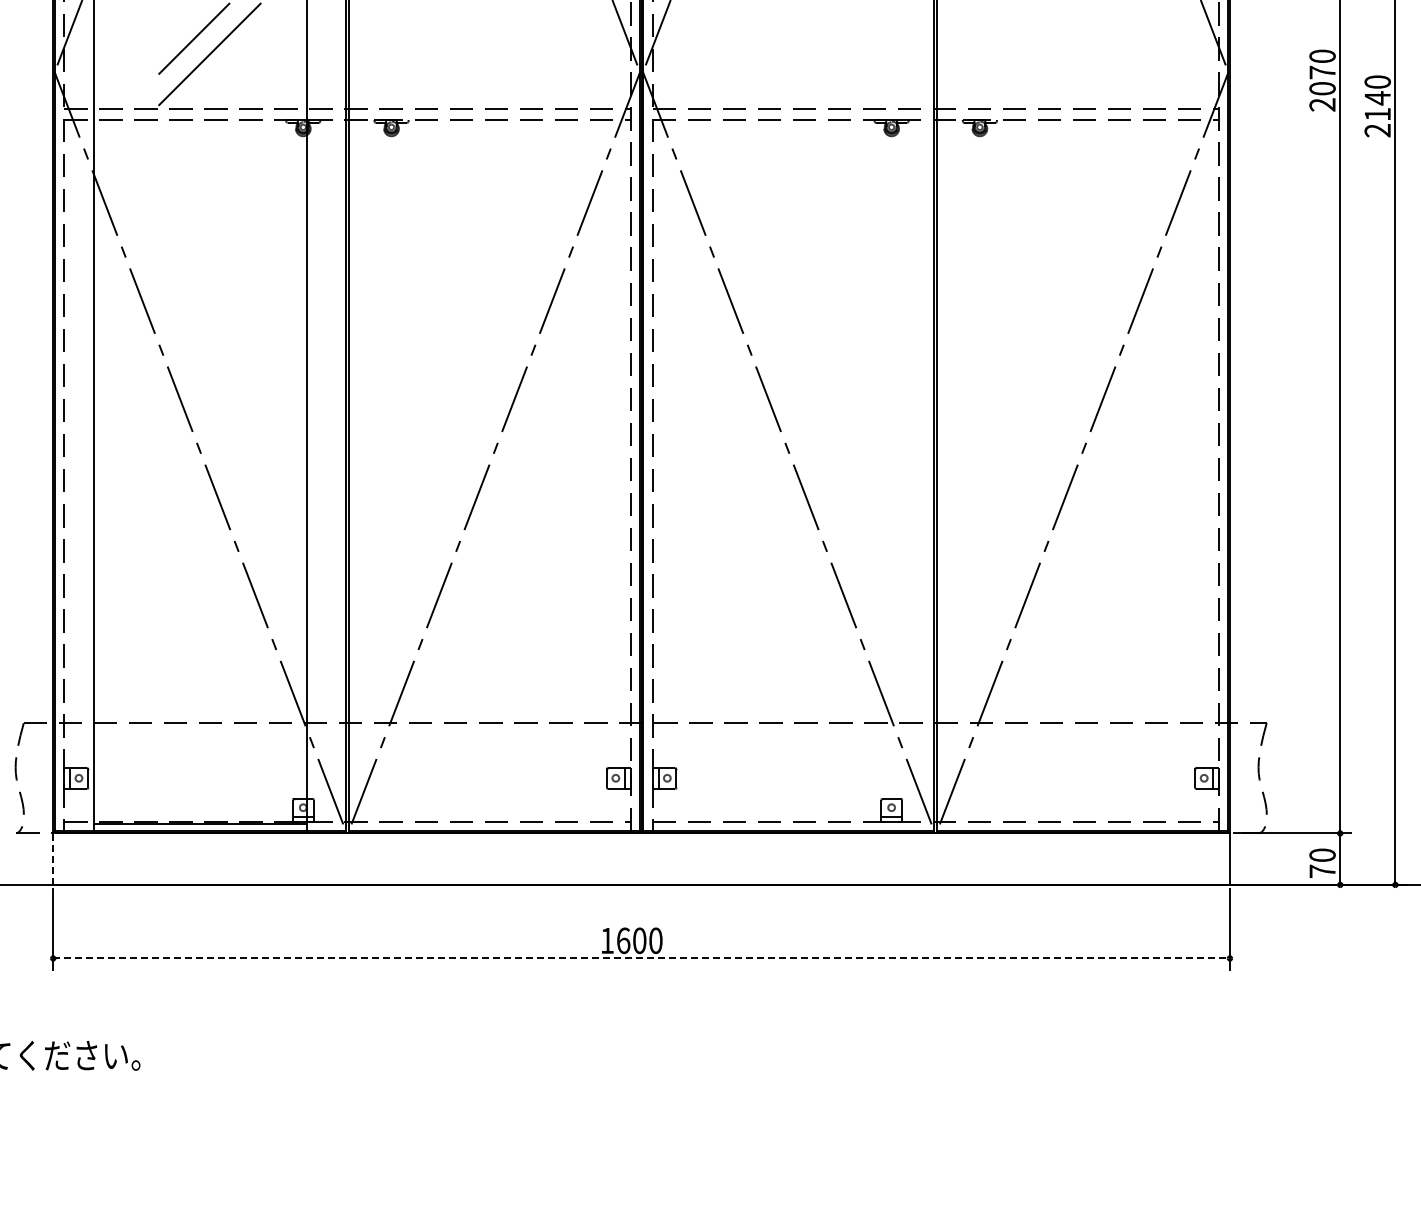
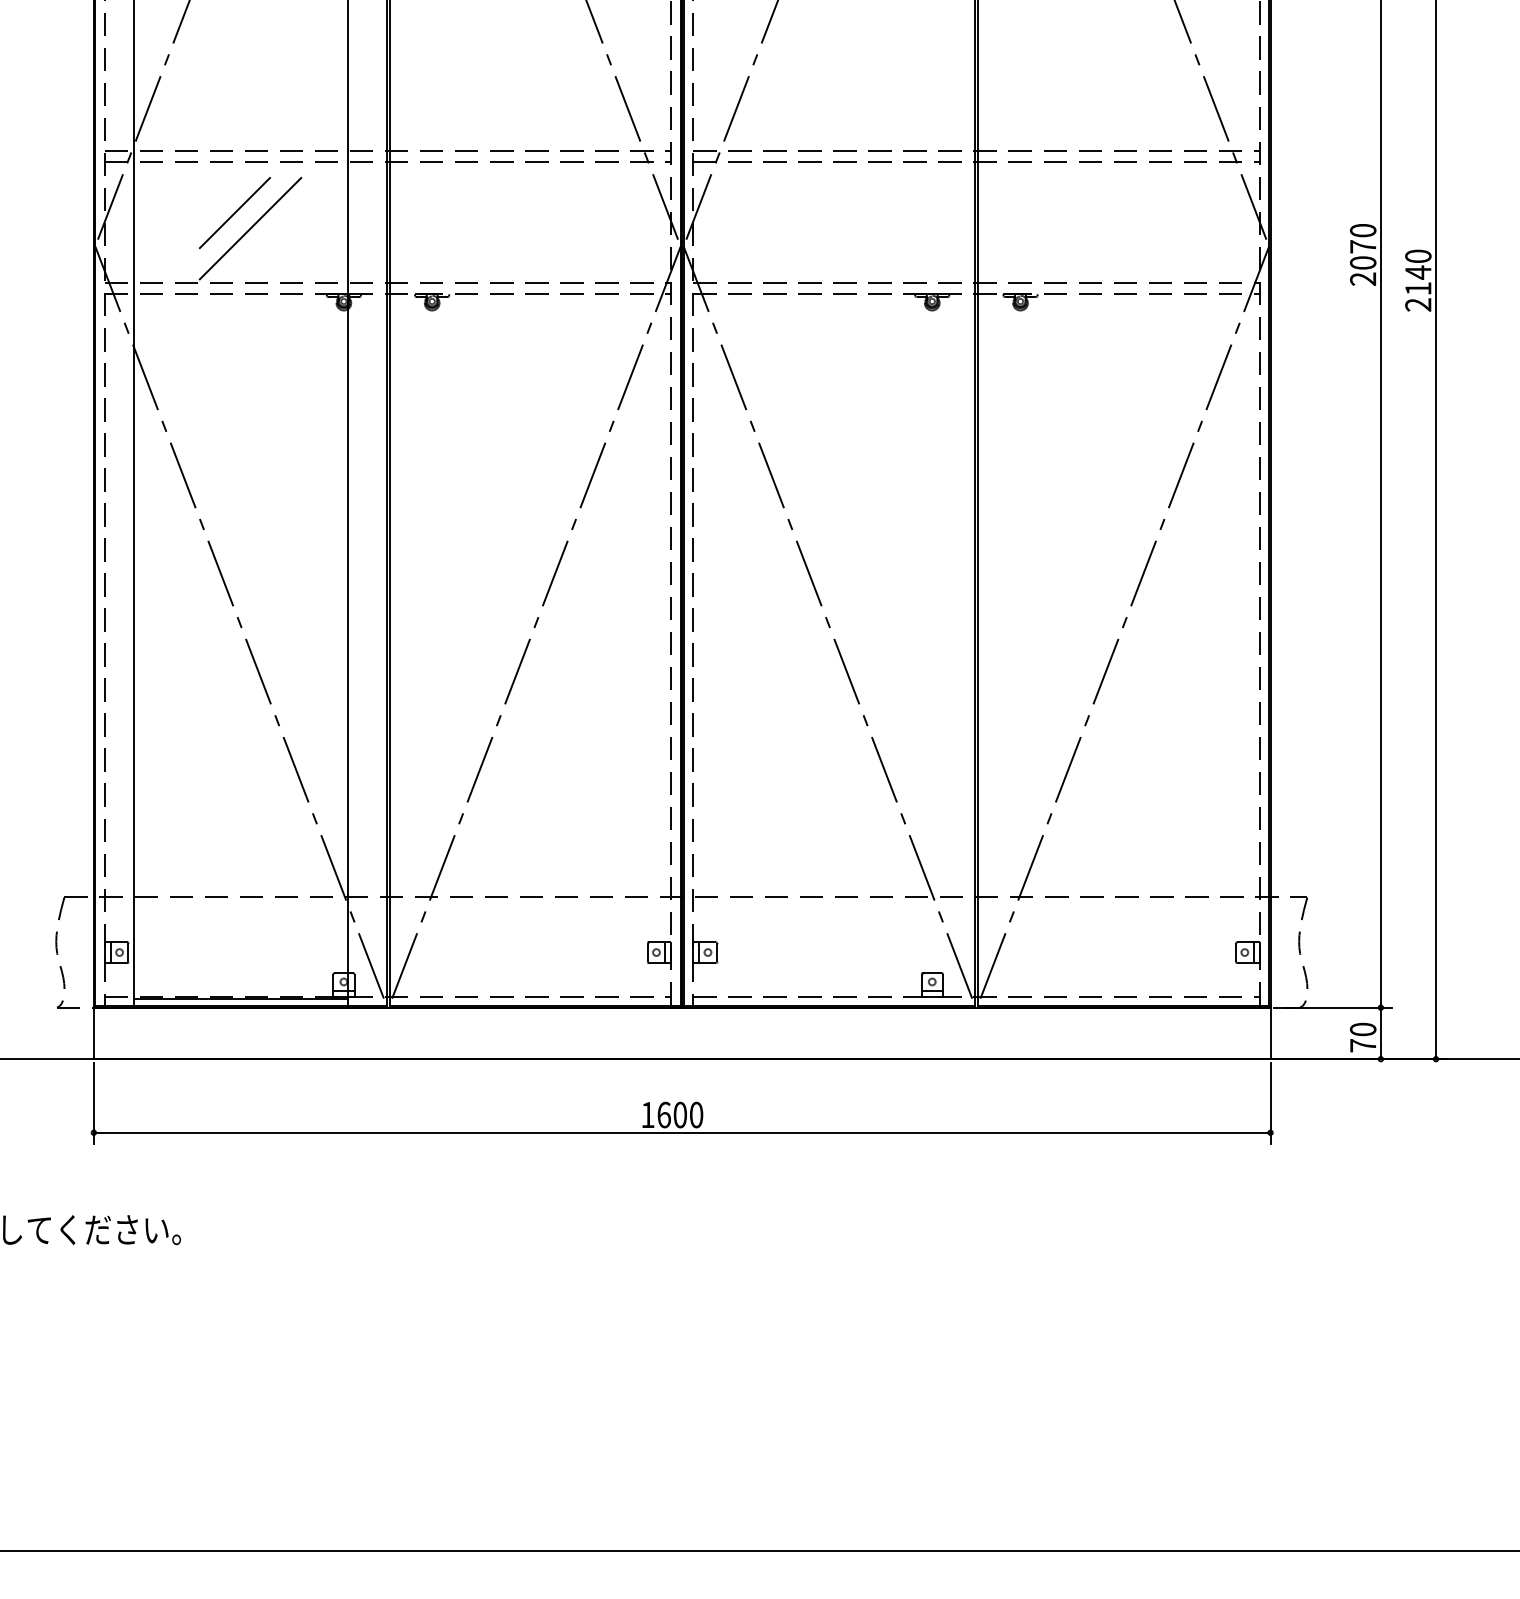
line: (52, 859) -> (93, 1033), dashed -> solid
line: (641, 958) -> (682, 1132), dashed -> solid

